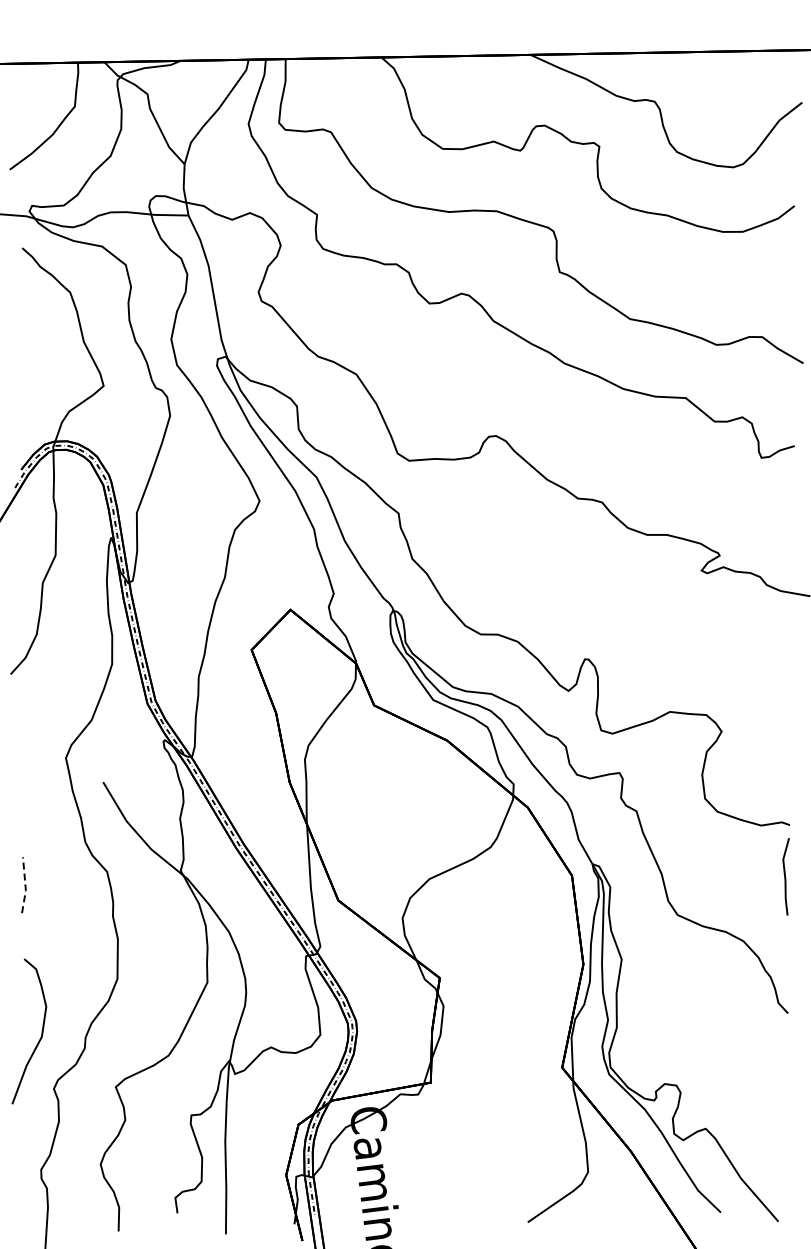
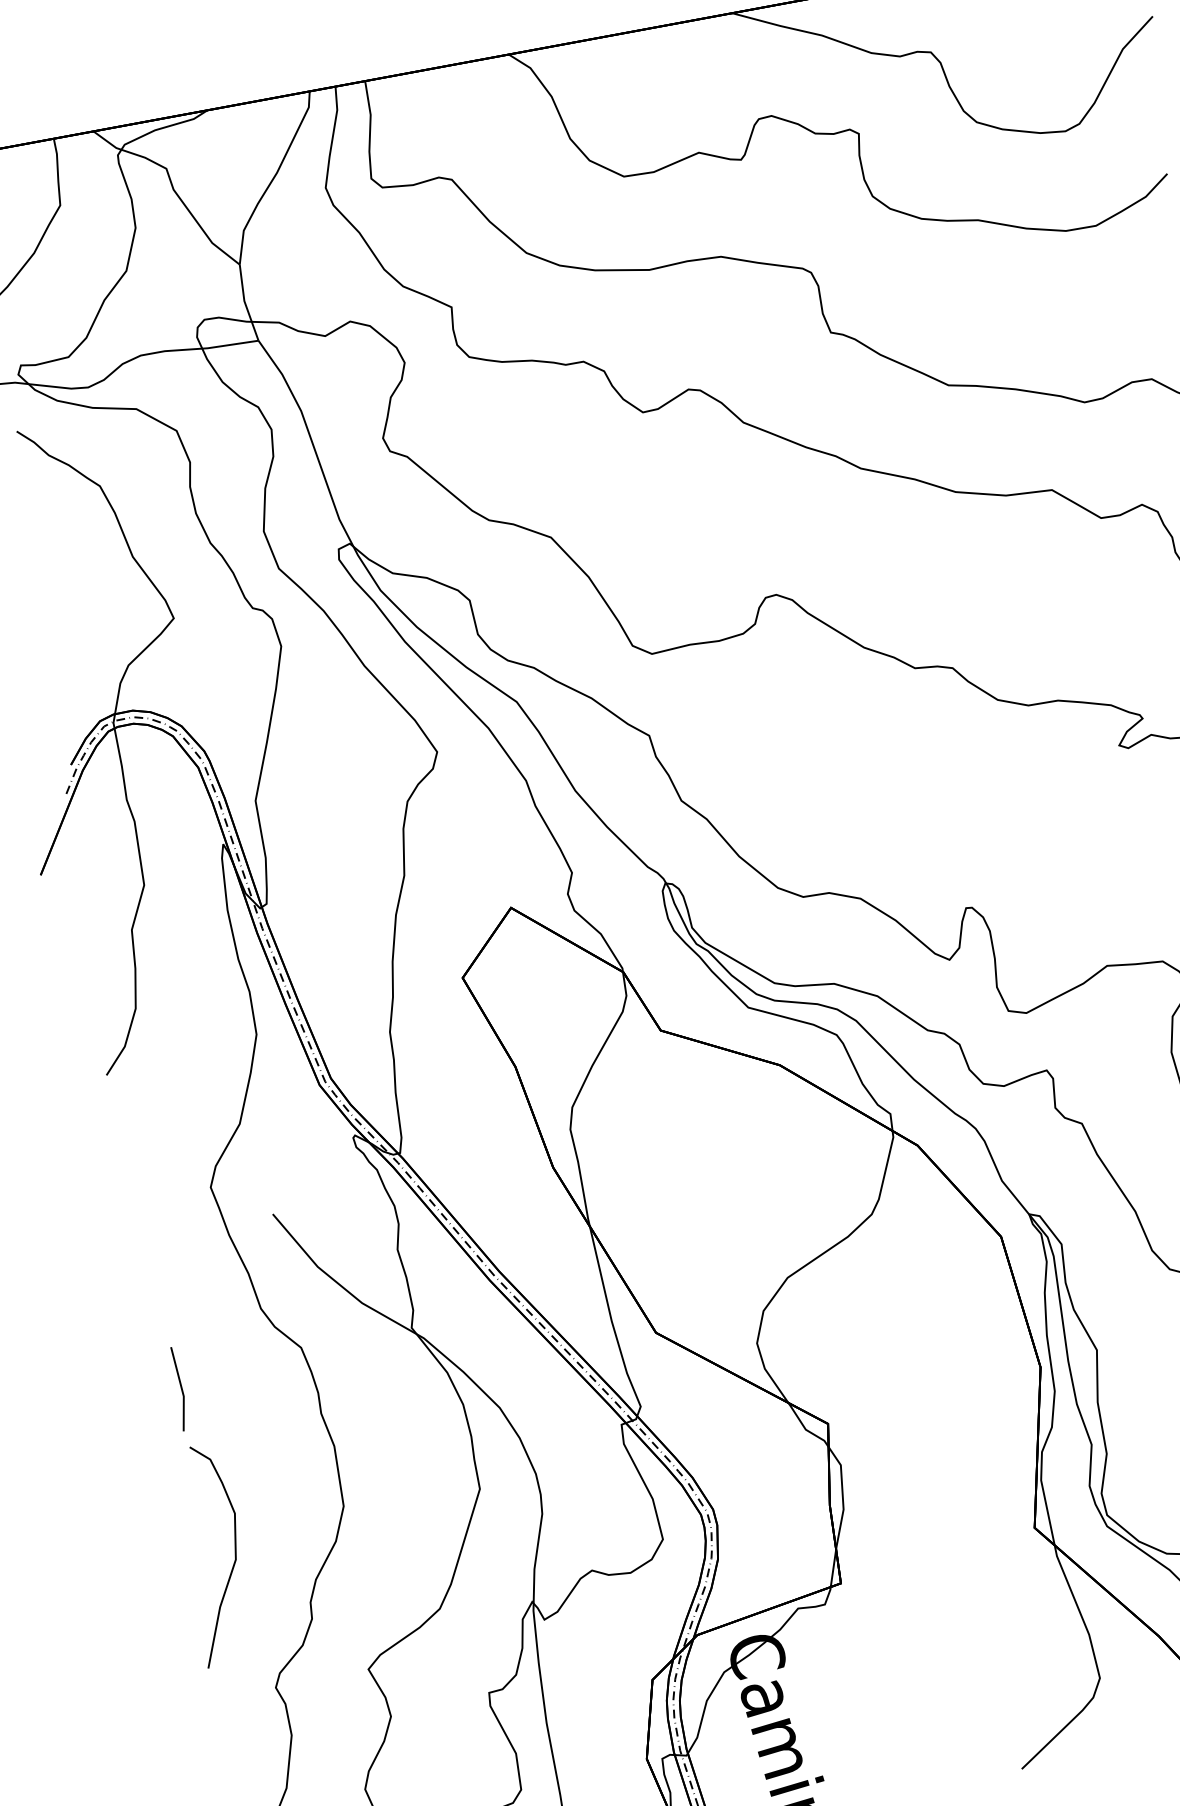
line: (25, 885) -> (181, 1388), dashed -> solid
curve: (41, 1031) -> (233, 1551), moved

